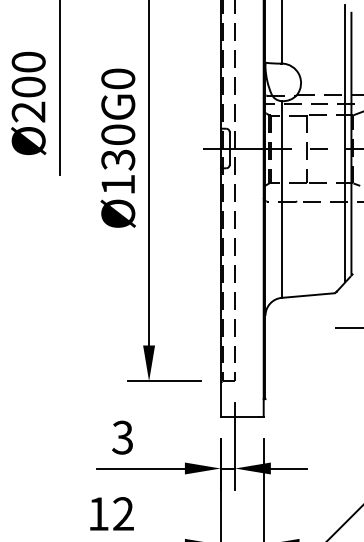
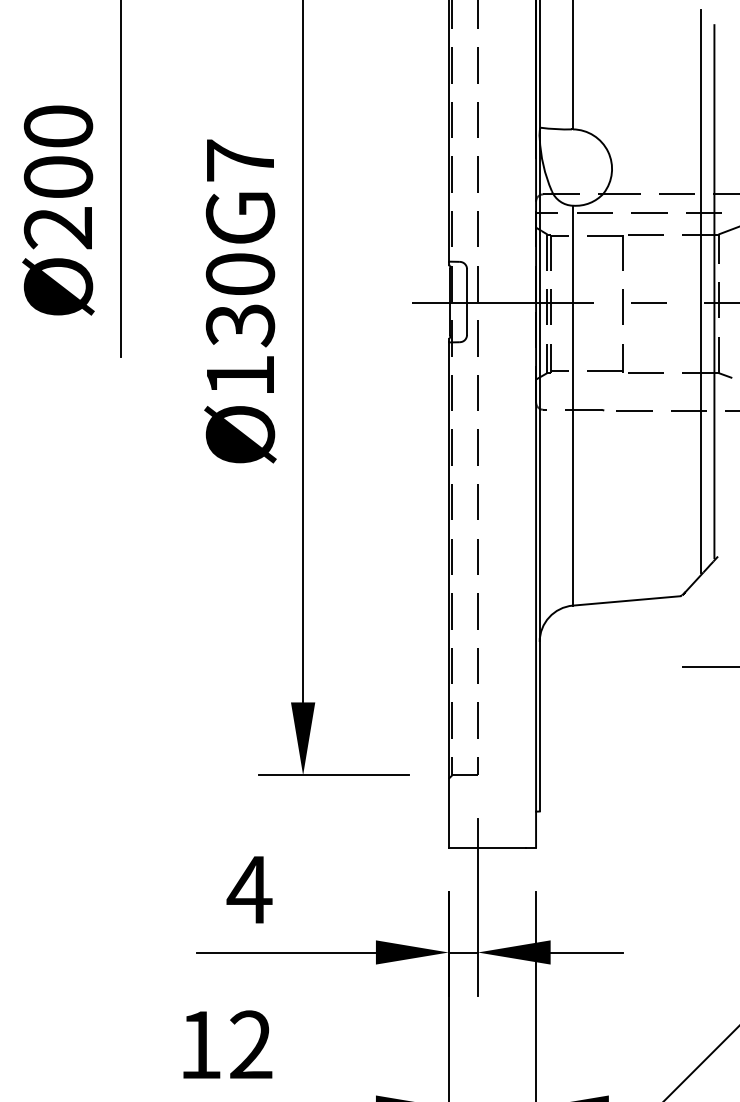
text: (118, 78) -> (240, 159), Ø130G0 -> Ø130G7
text: (122, 437) -> (249, 889), 3 -> 4

